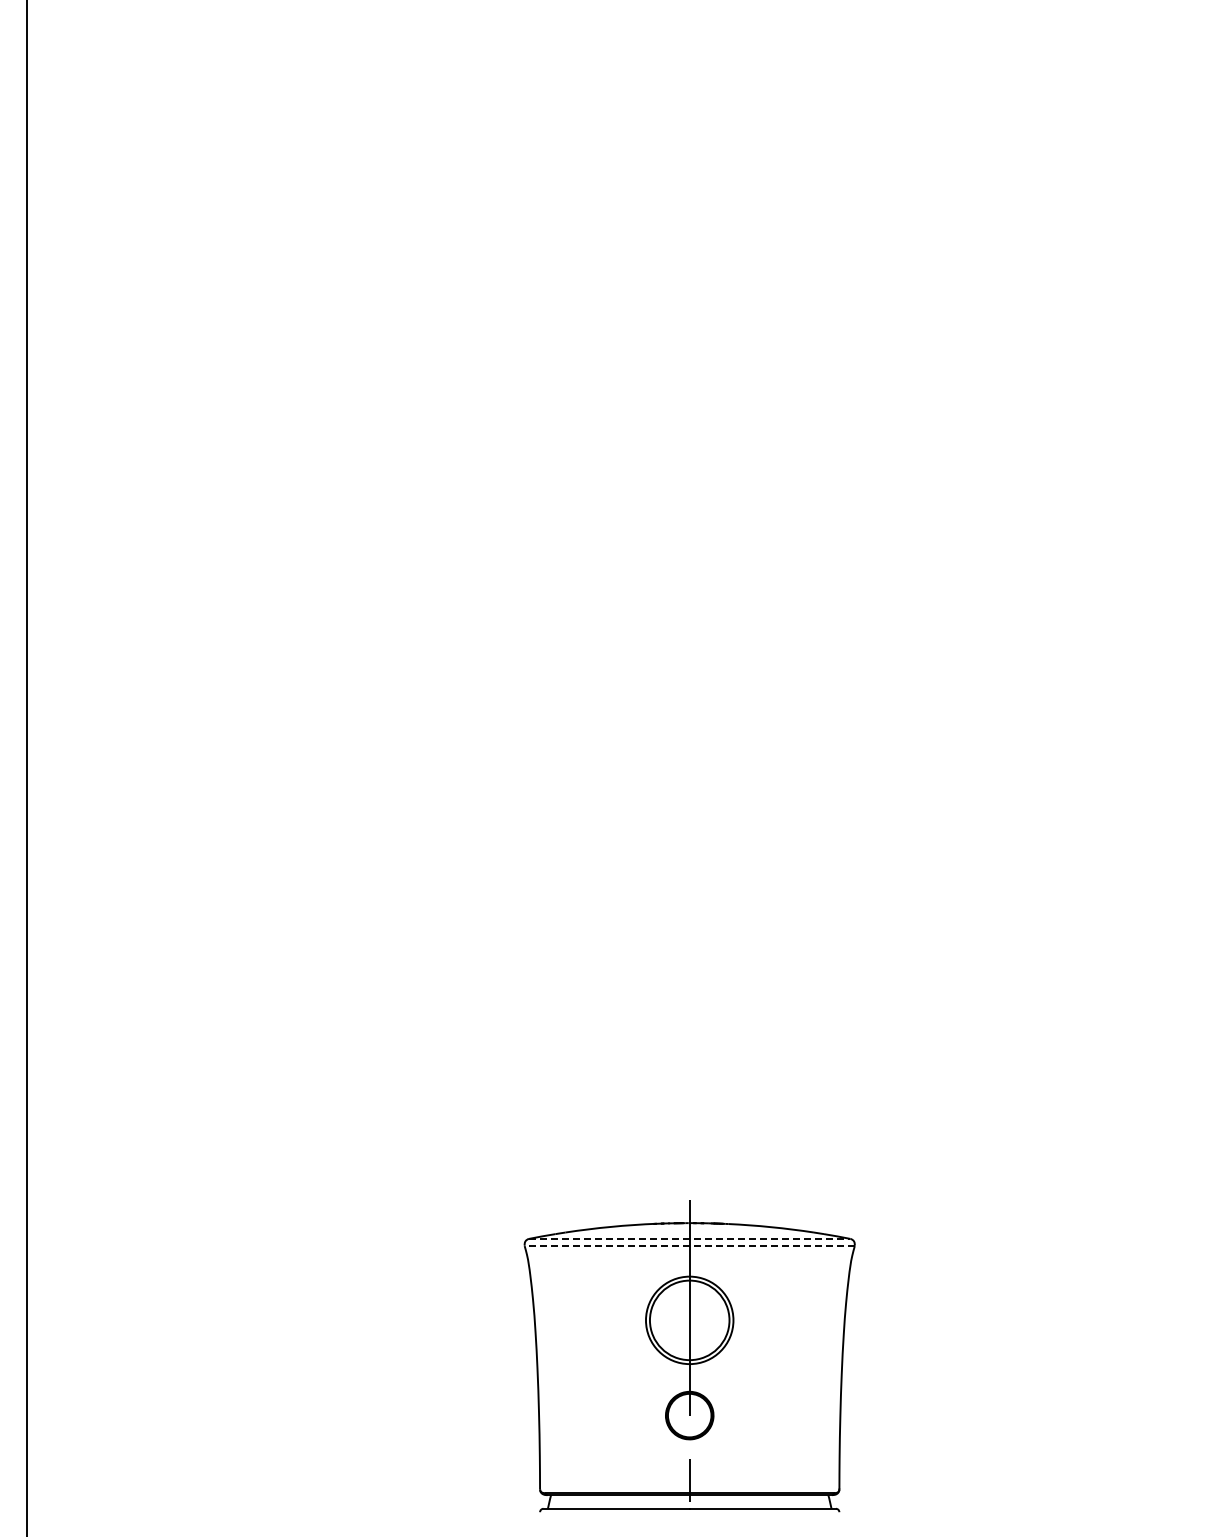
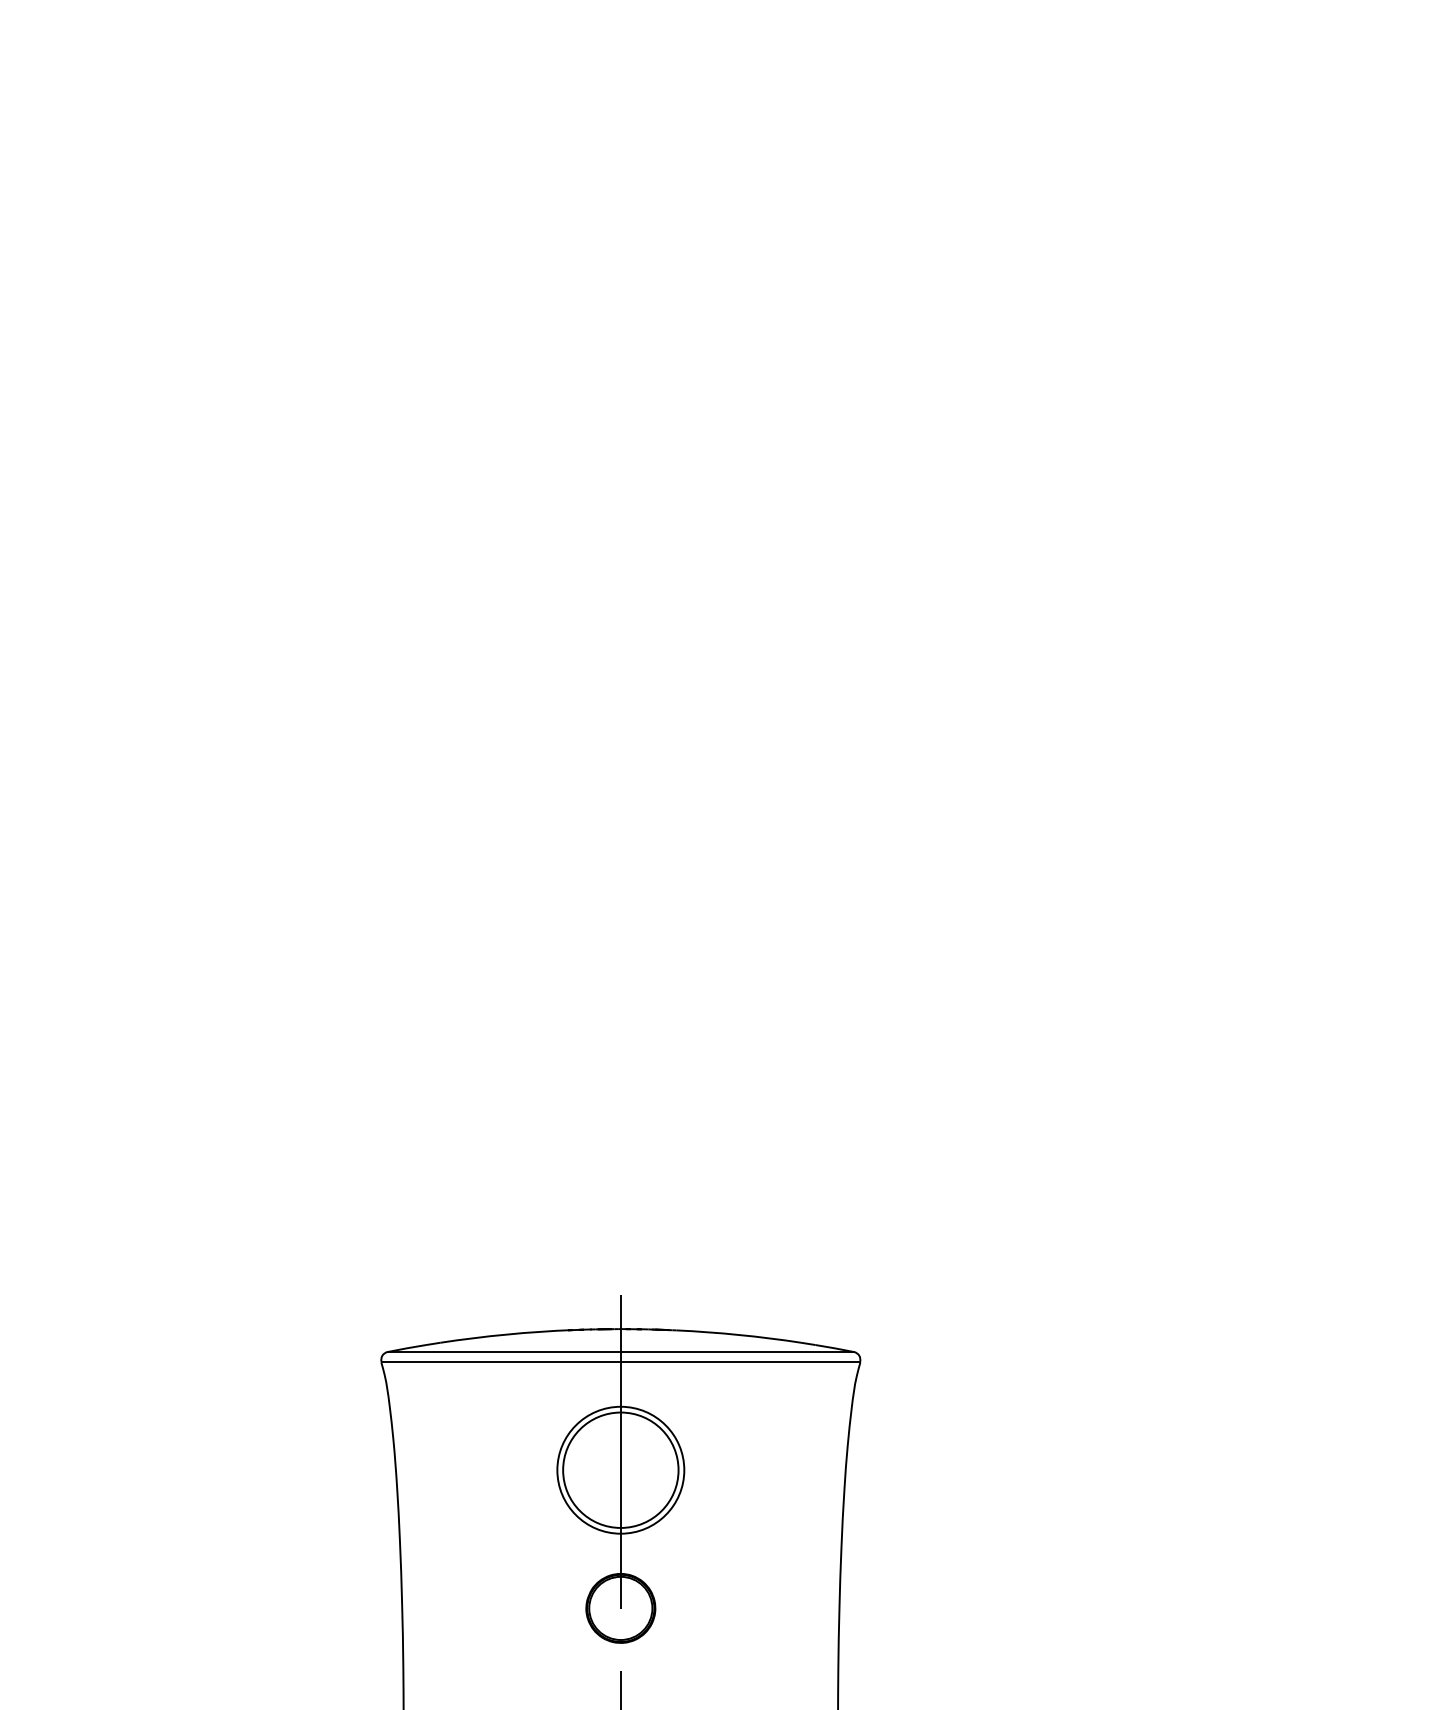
line: (689, 1238) -> (620, 1351), dashed -> solid
line: (689, 1245) -> (620, 1361), dashed -> solid

